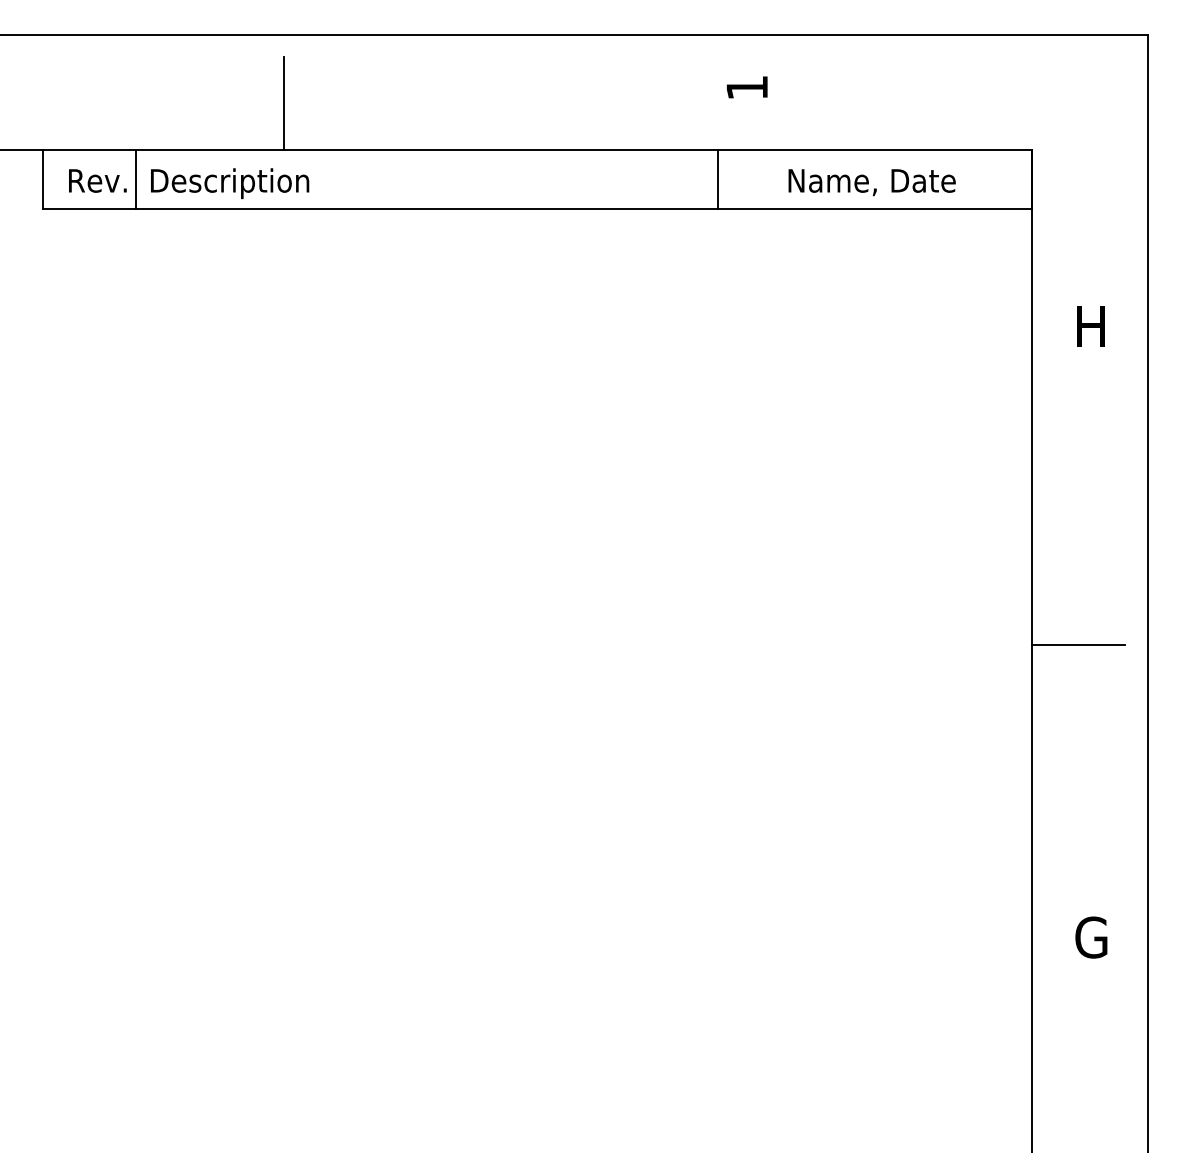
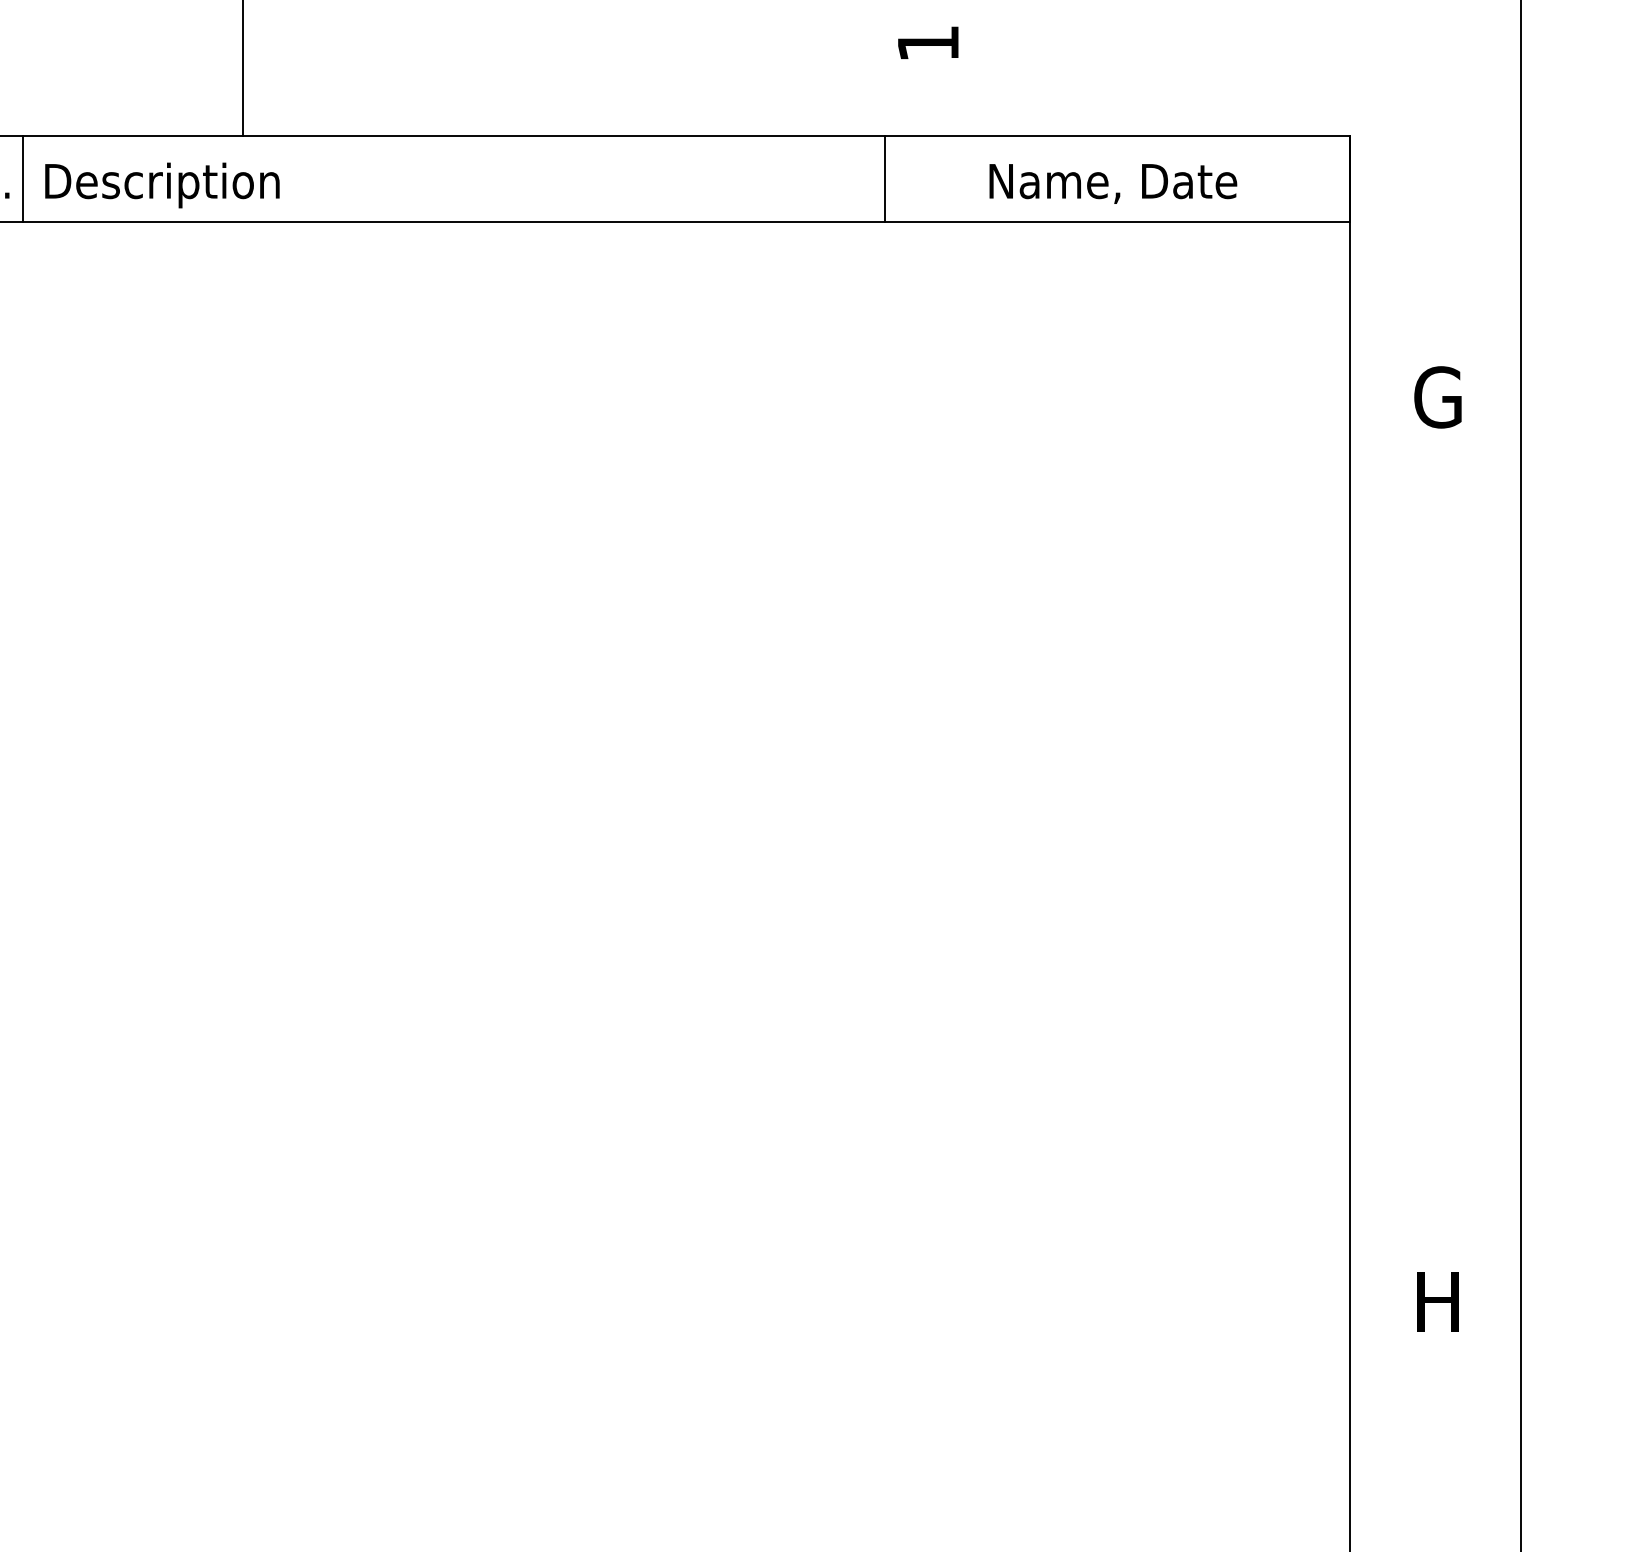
text: (1091, 326) -> (1438, 397), H -> G
line: (1077, 644) -> (1417, 867), removed
text: (1091, 937) -> (1438, 1301), G -> H

